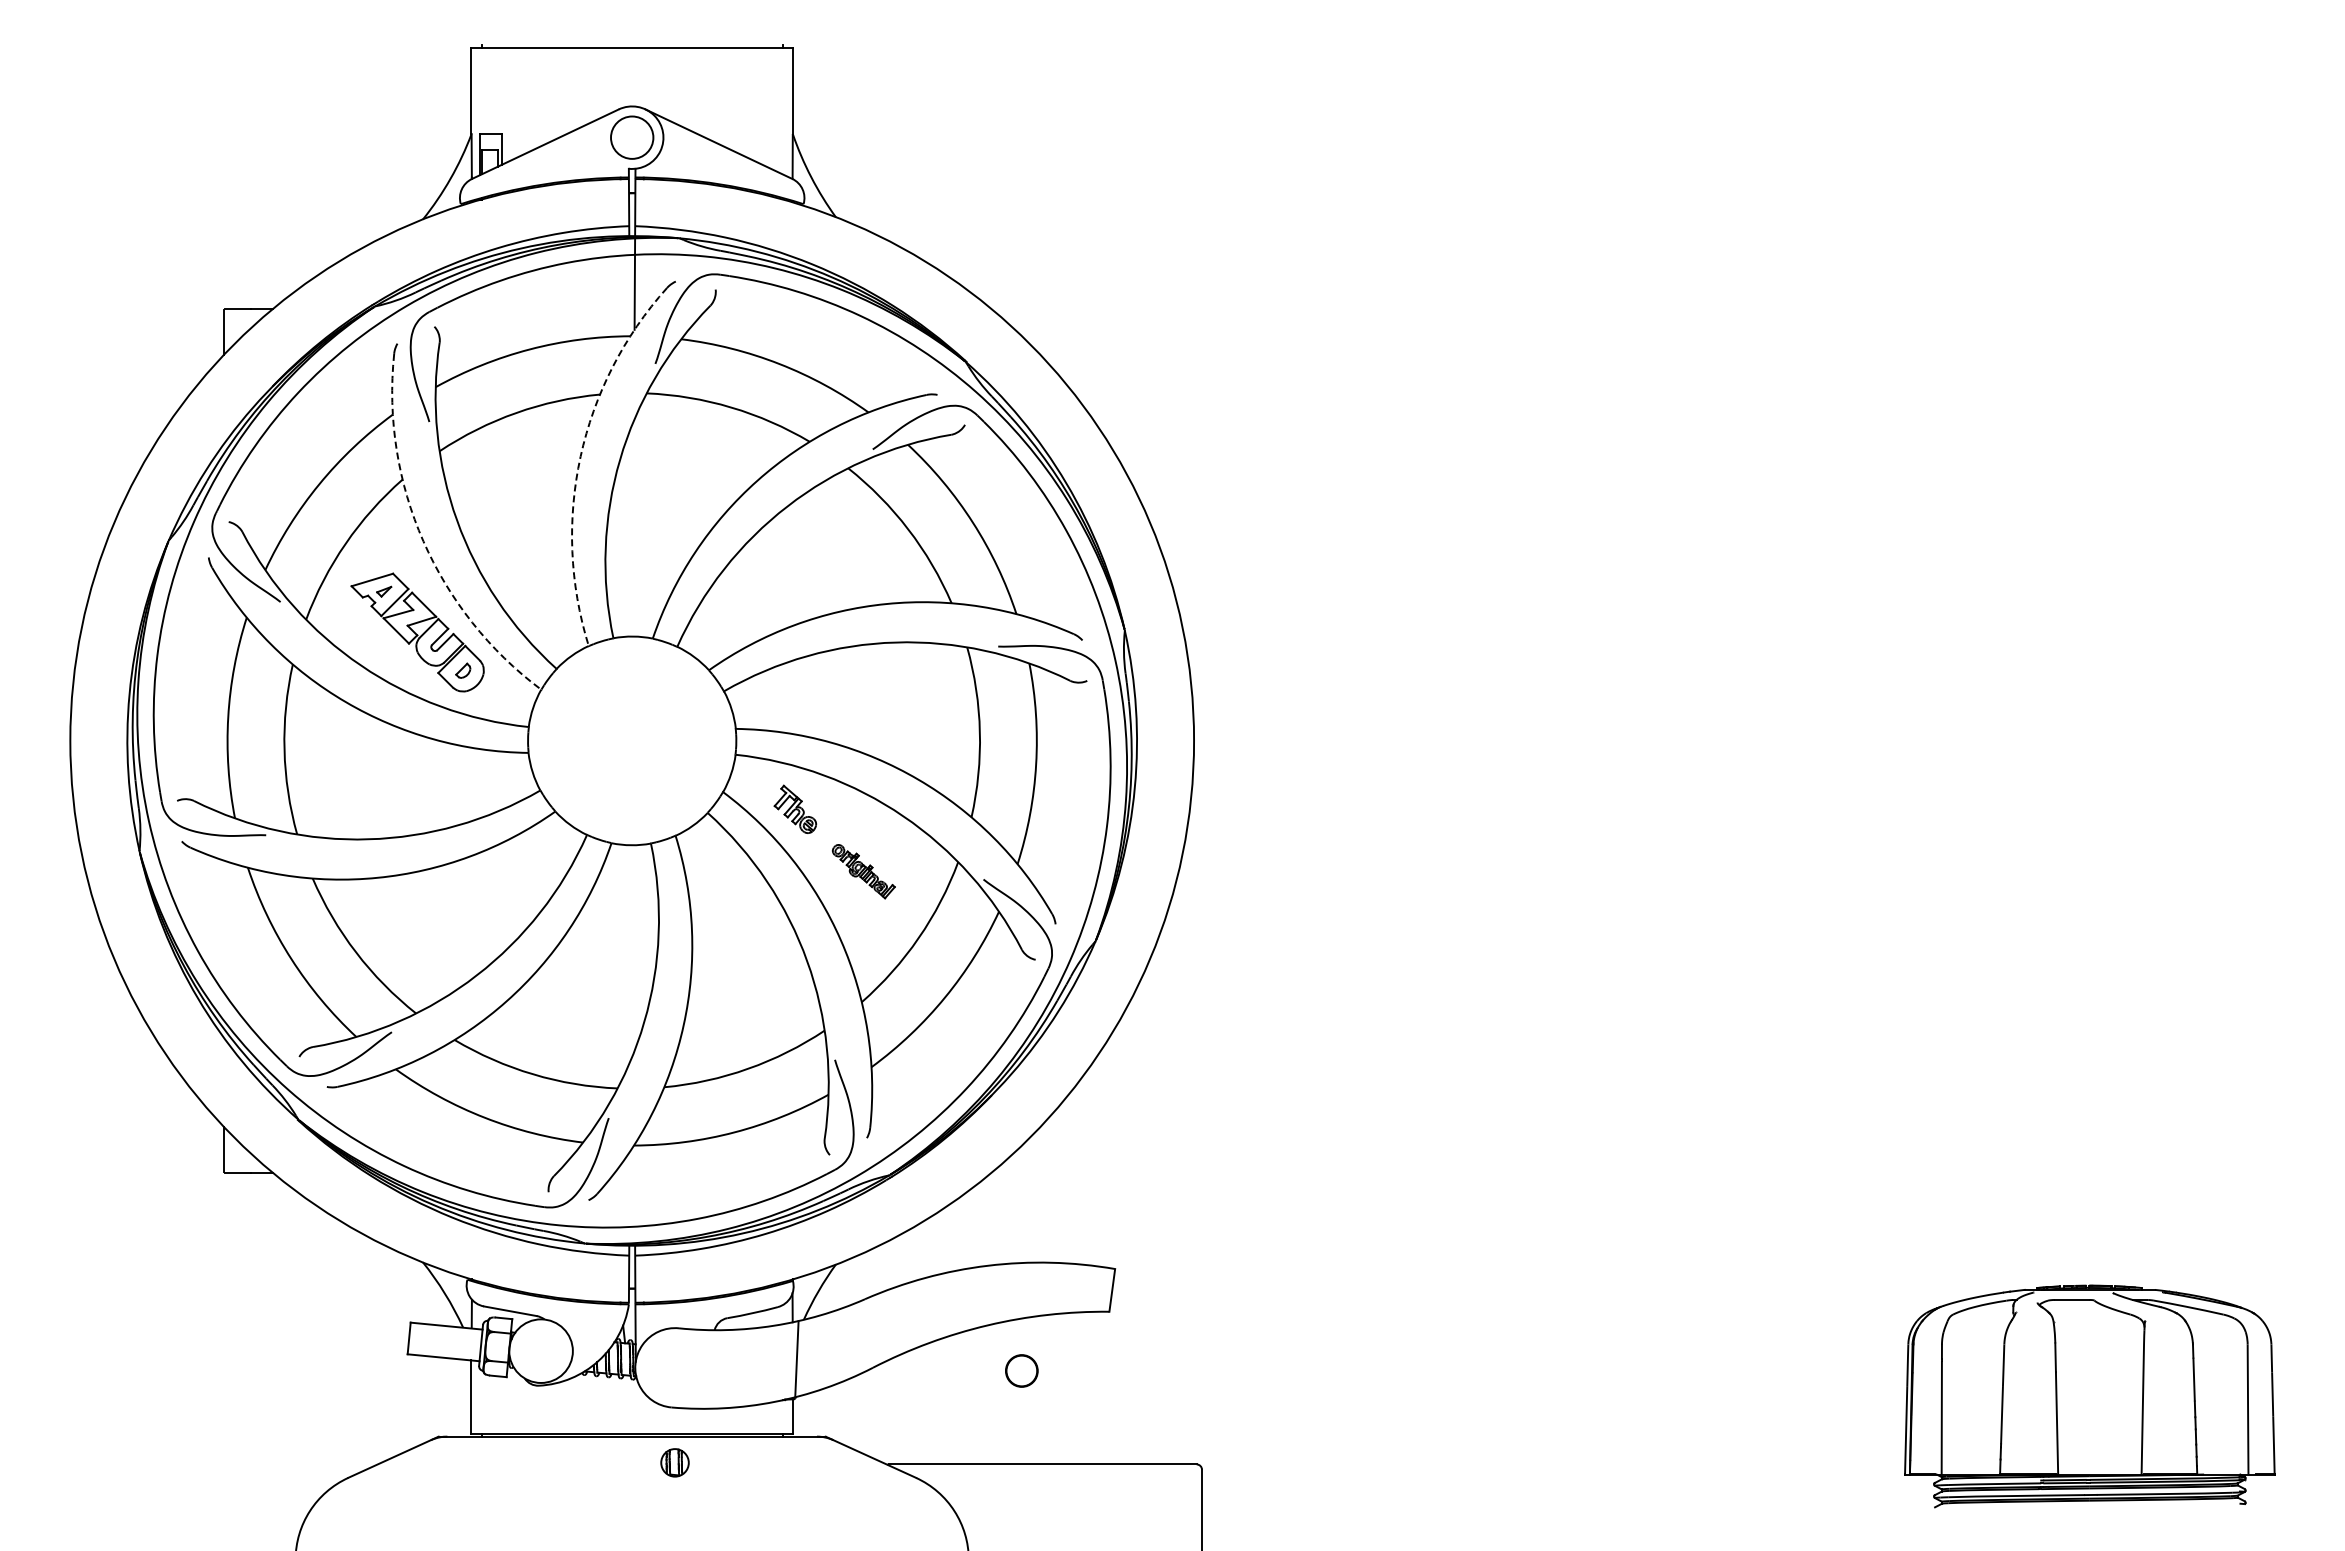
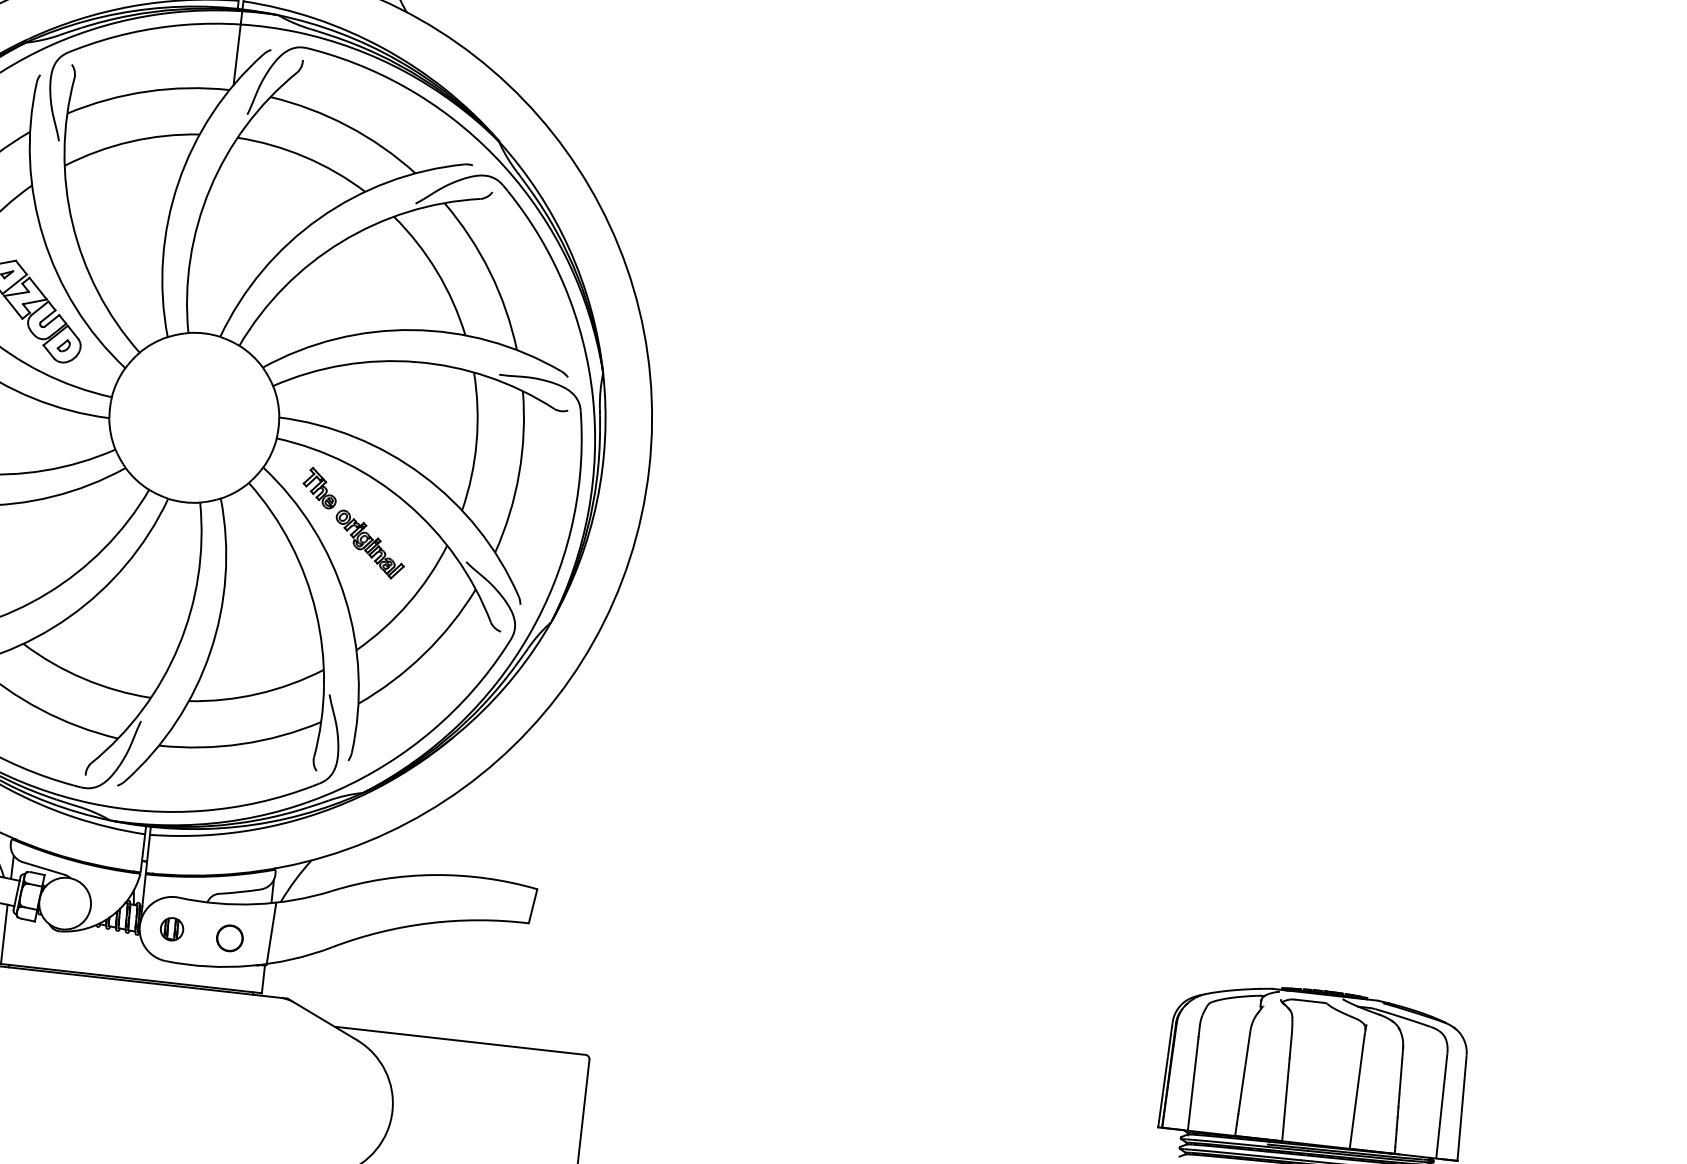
arc: (580, 456) -> (178, 182), dashed -> solid
arc: (423, 541) -> (43, 237), dashed -> solid
part: (863, 871) -> (369, 544), size x1.43
circle: (1021, 1370) -> (229, 937), moved
part: (674, 1462) -> (171, 928), moved

